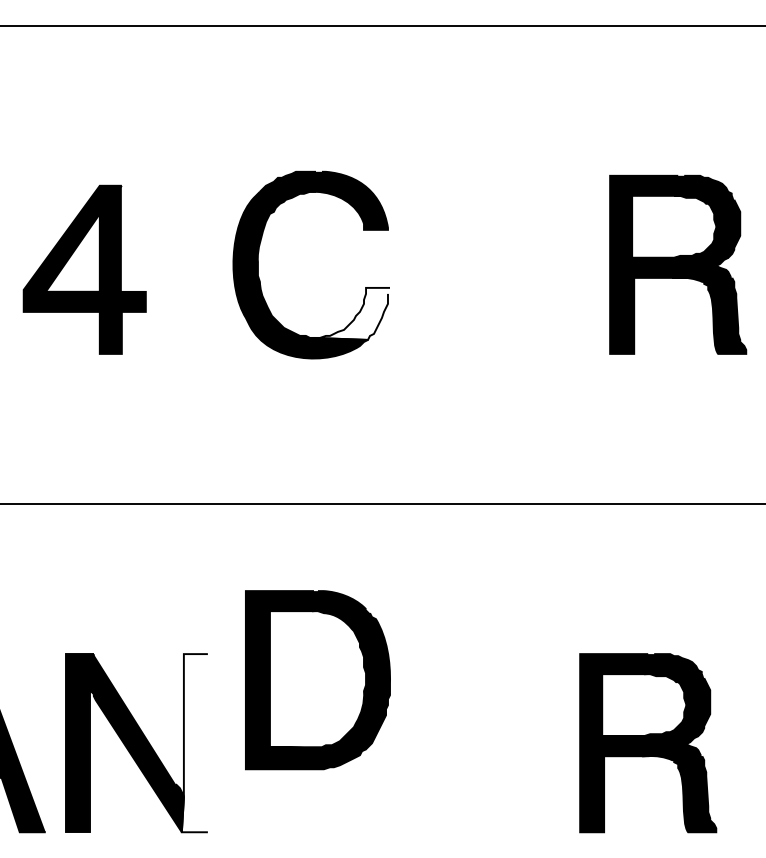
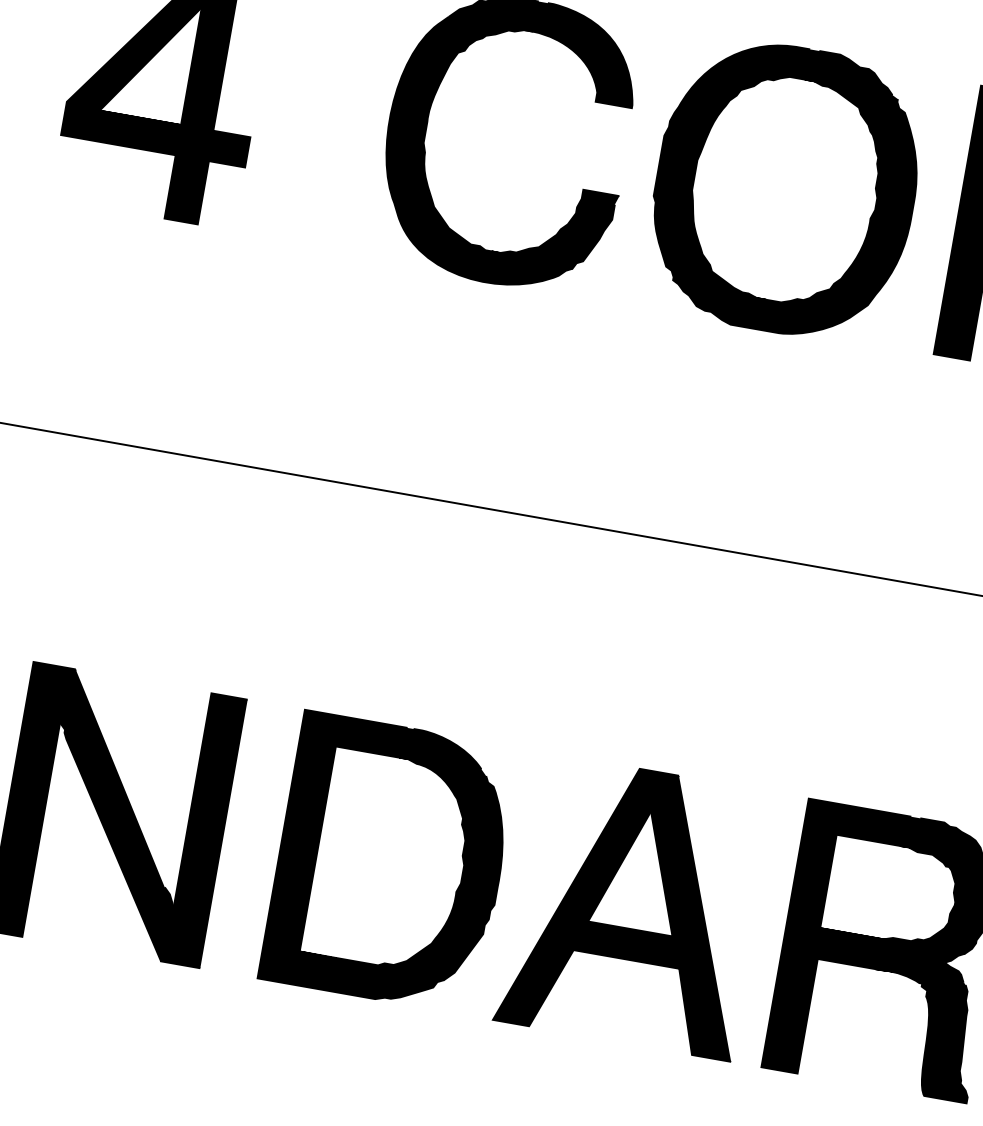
part: (496, 264) -> (786, 189), added
fill: (351, 313) -> (554, 224), added
part: (317, 680) -> (389, 863), moved
fill: (194, 743) -> (203, 830), added
part: (480, 743) -> (634, 906), added

